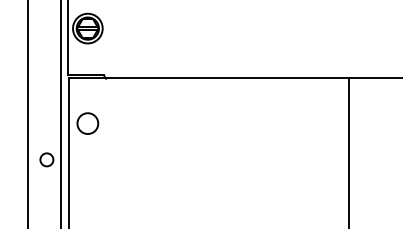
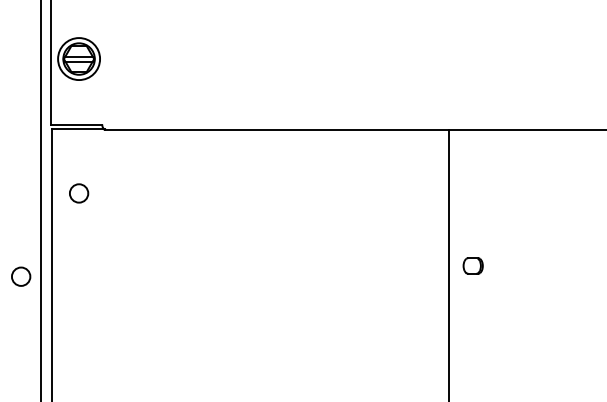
circle: (87, 123) -> (78, 193), size x0.62
circle: (47, 159) -> (21, 276), moved
part: (365, 174) -> (472, 265), added

